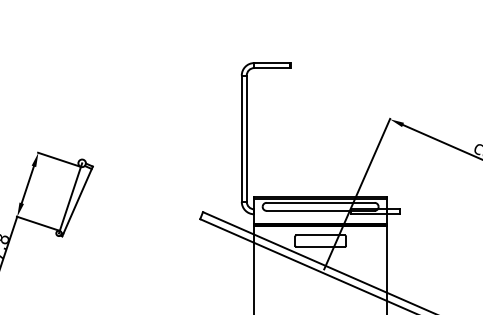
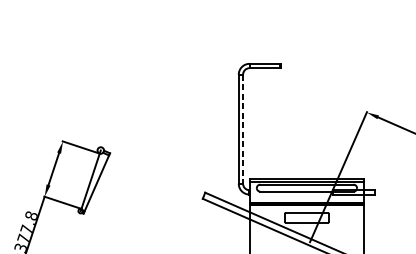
line: (246, 139) -> (242, 129), solid -> dashed

